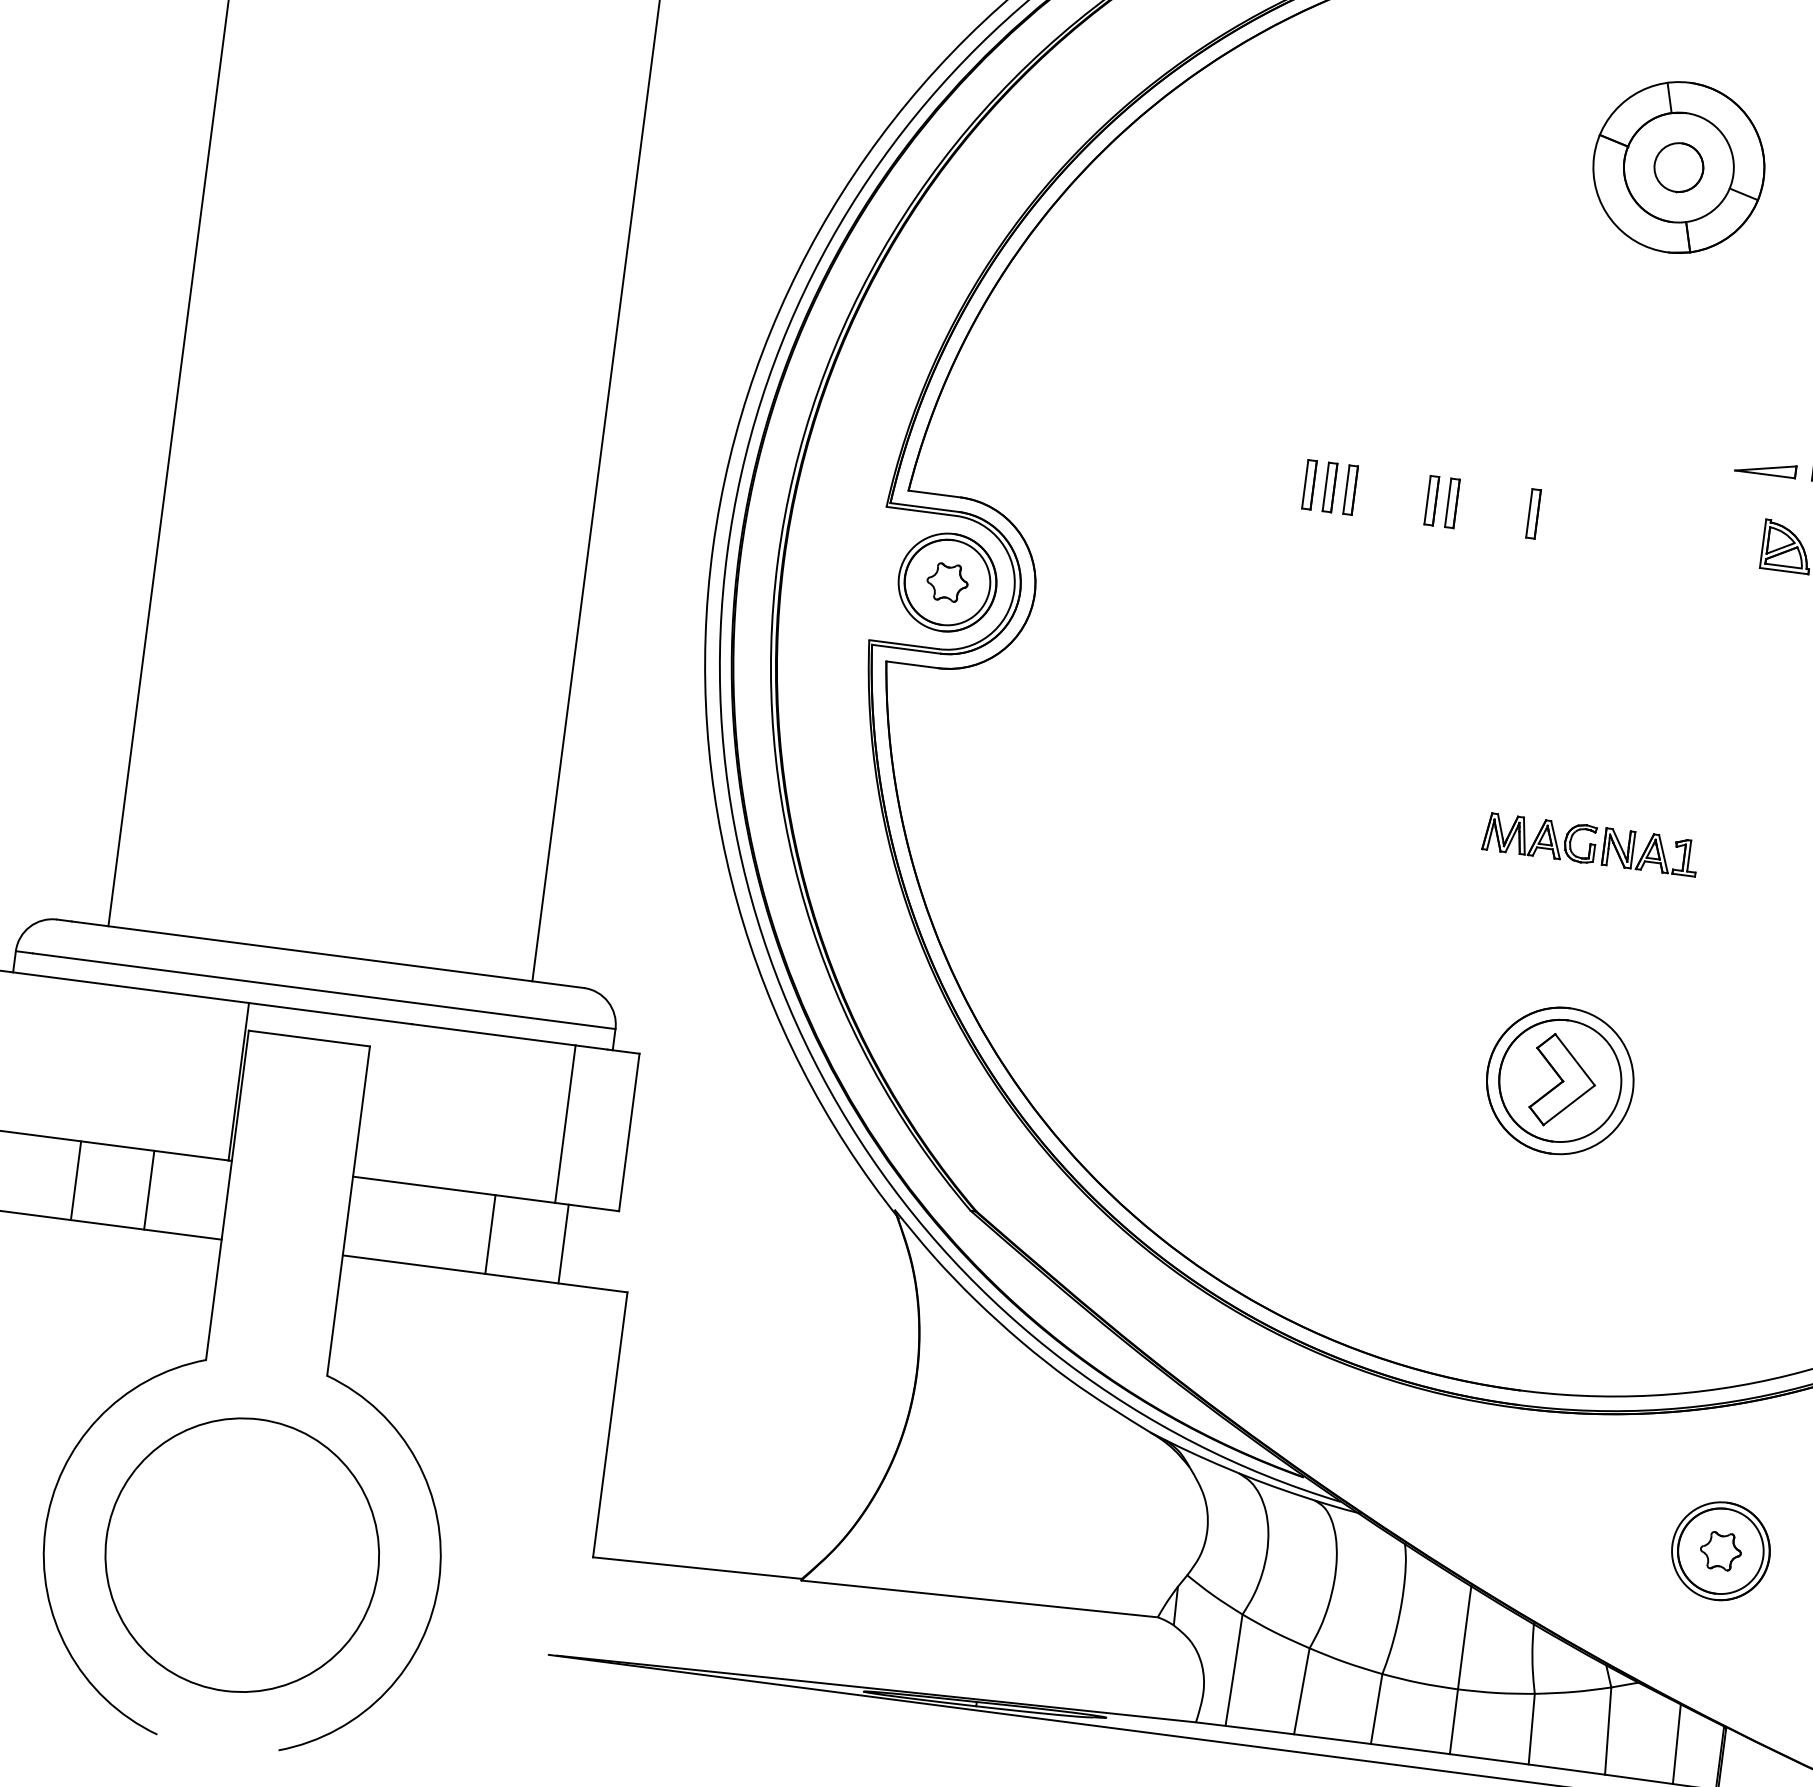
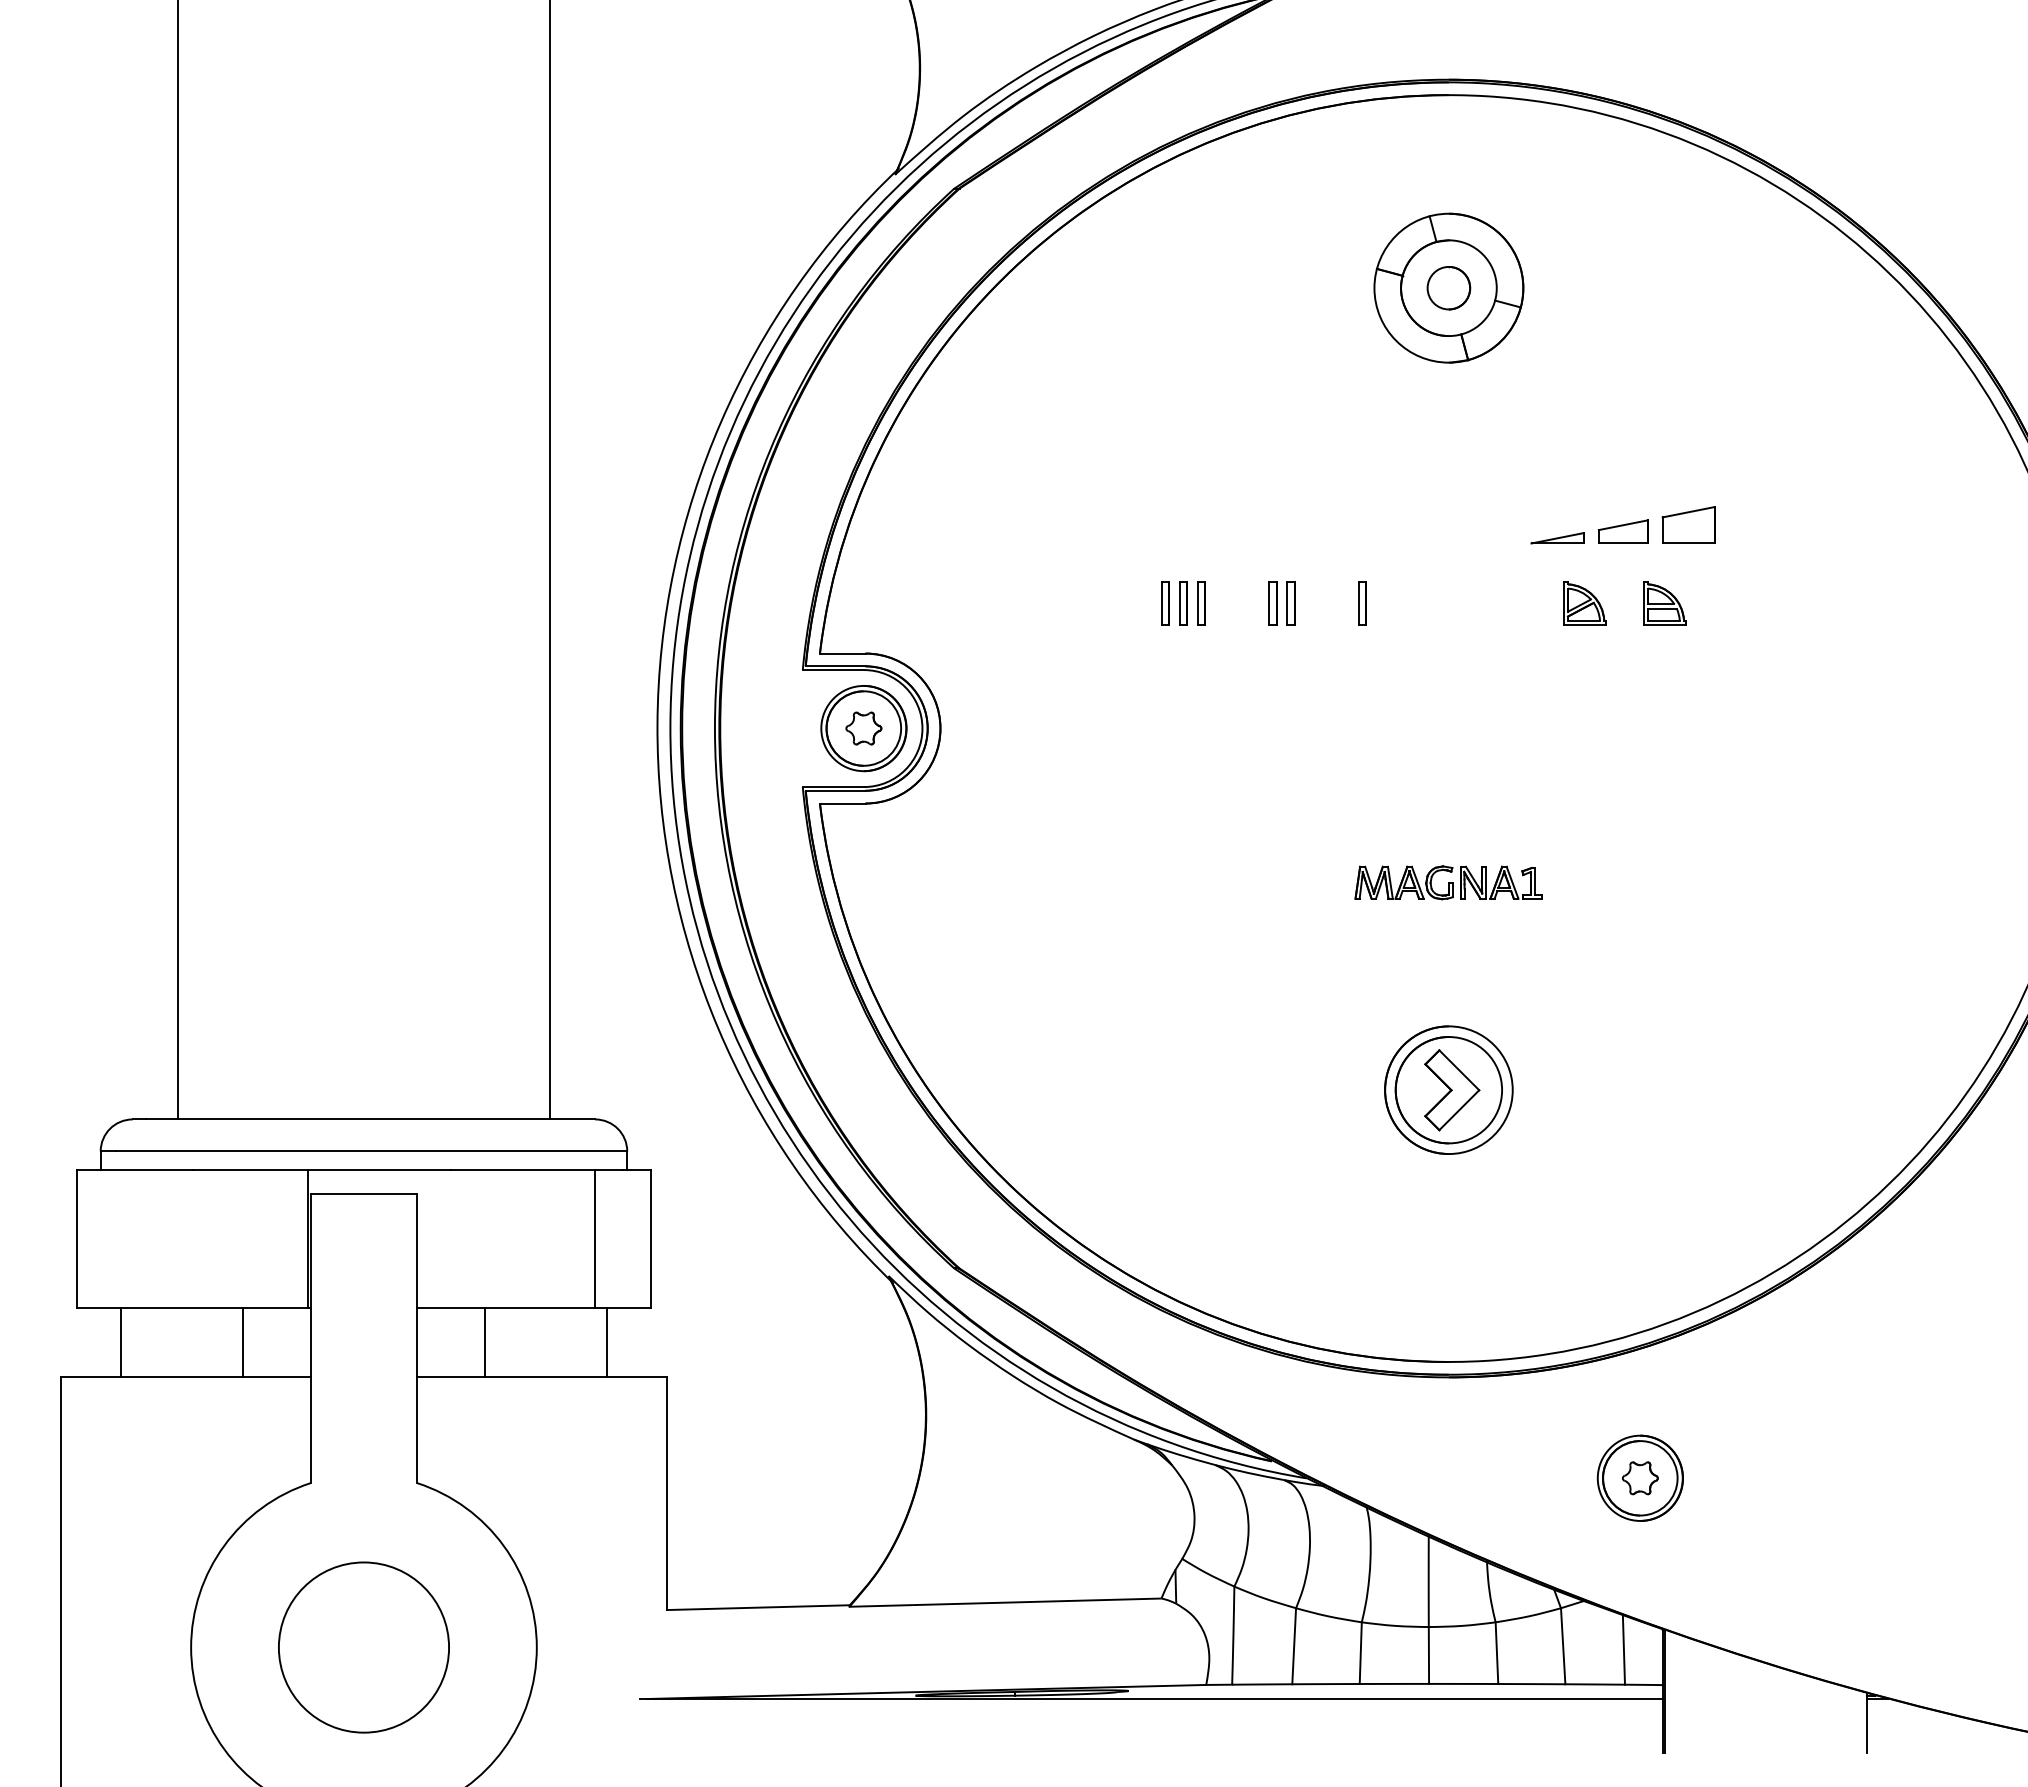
line: (76, 1180) -> (121, 1342), moved
line: (490, 1234) -> (485, 1342), moved
circle: (241, 1555) -> (363, 1647), size x0.71

